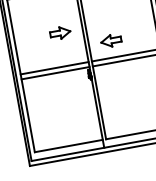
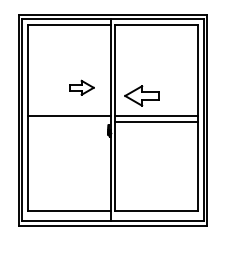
part: (60, 32) -> (81, 87), moved
part: (110, 40) -> (141, 95), size x1.4
line: (55, 73) -> (69, 122), removed

